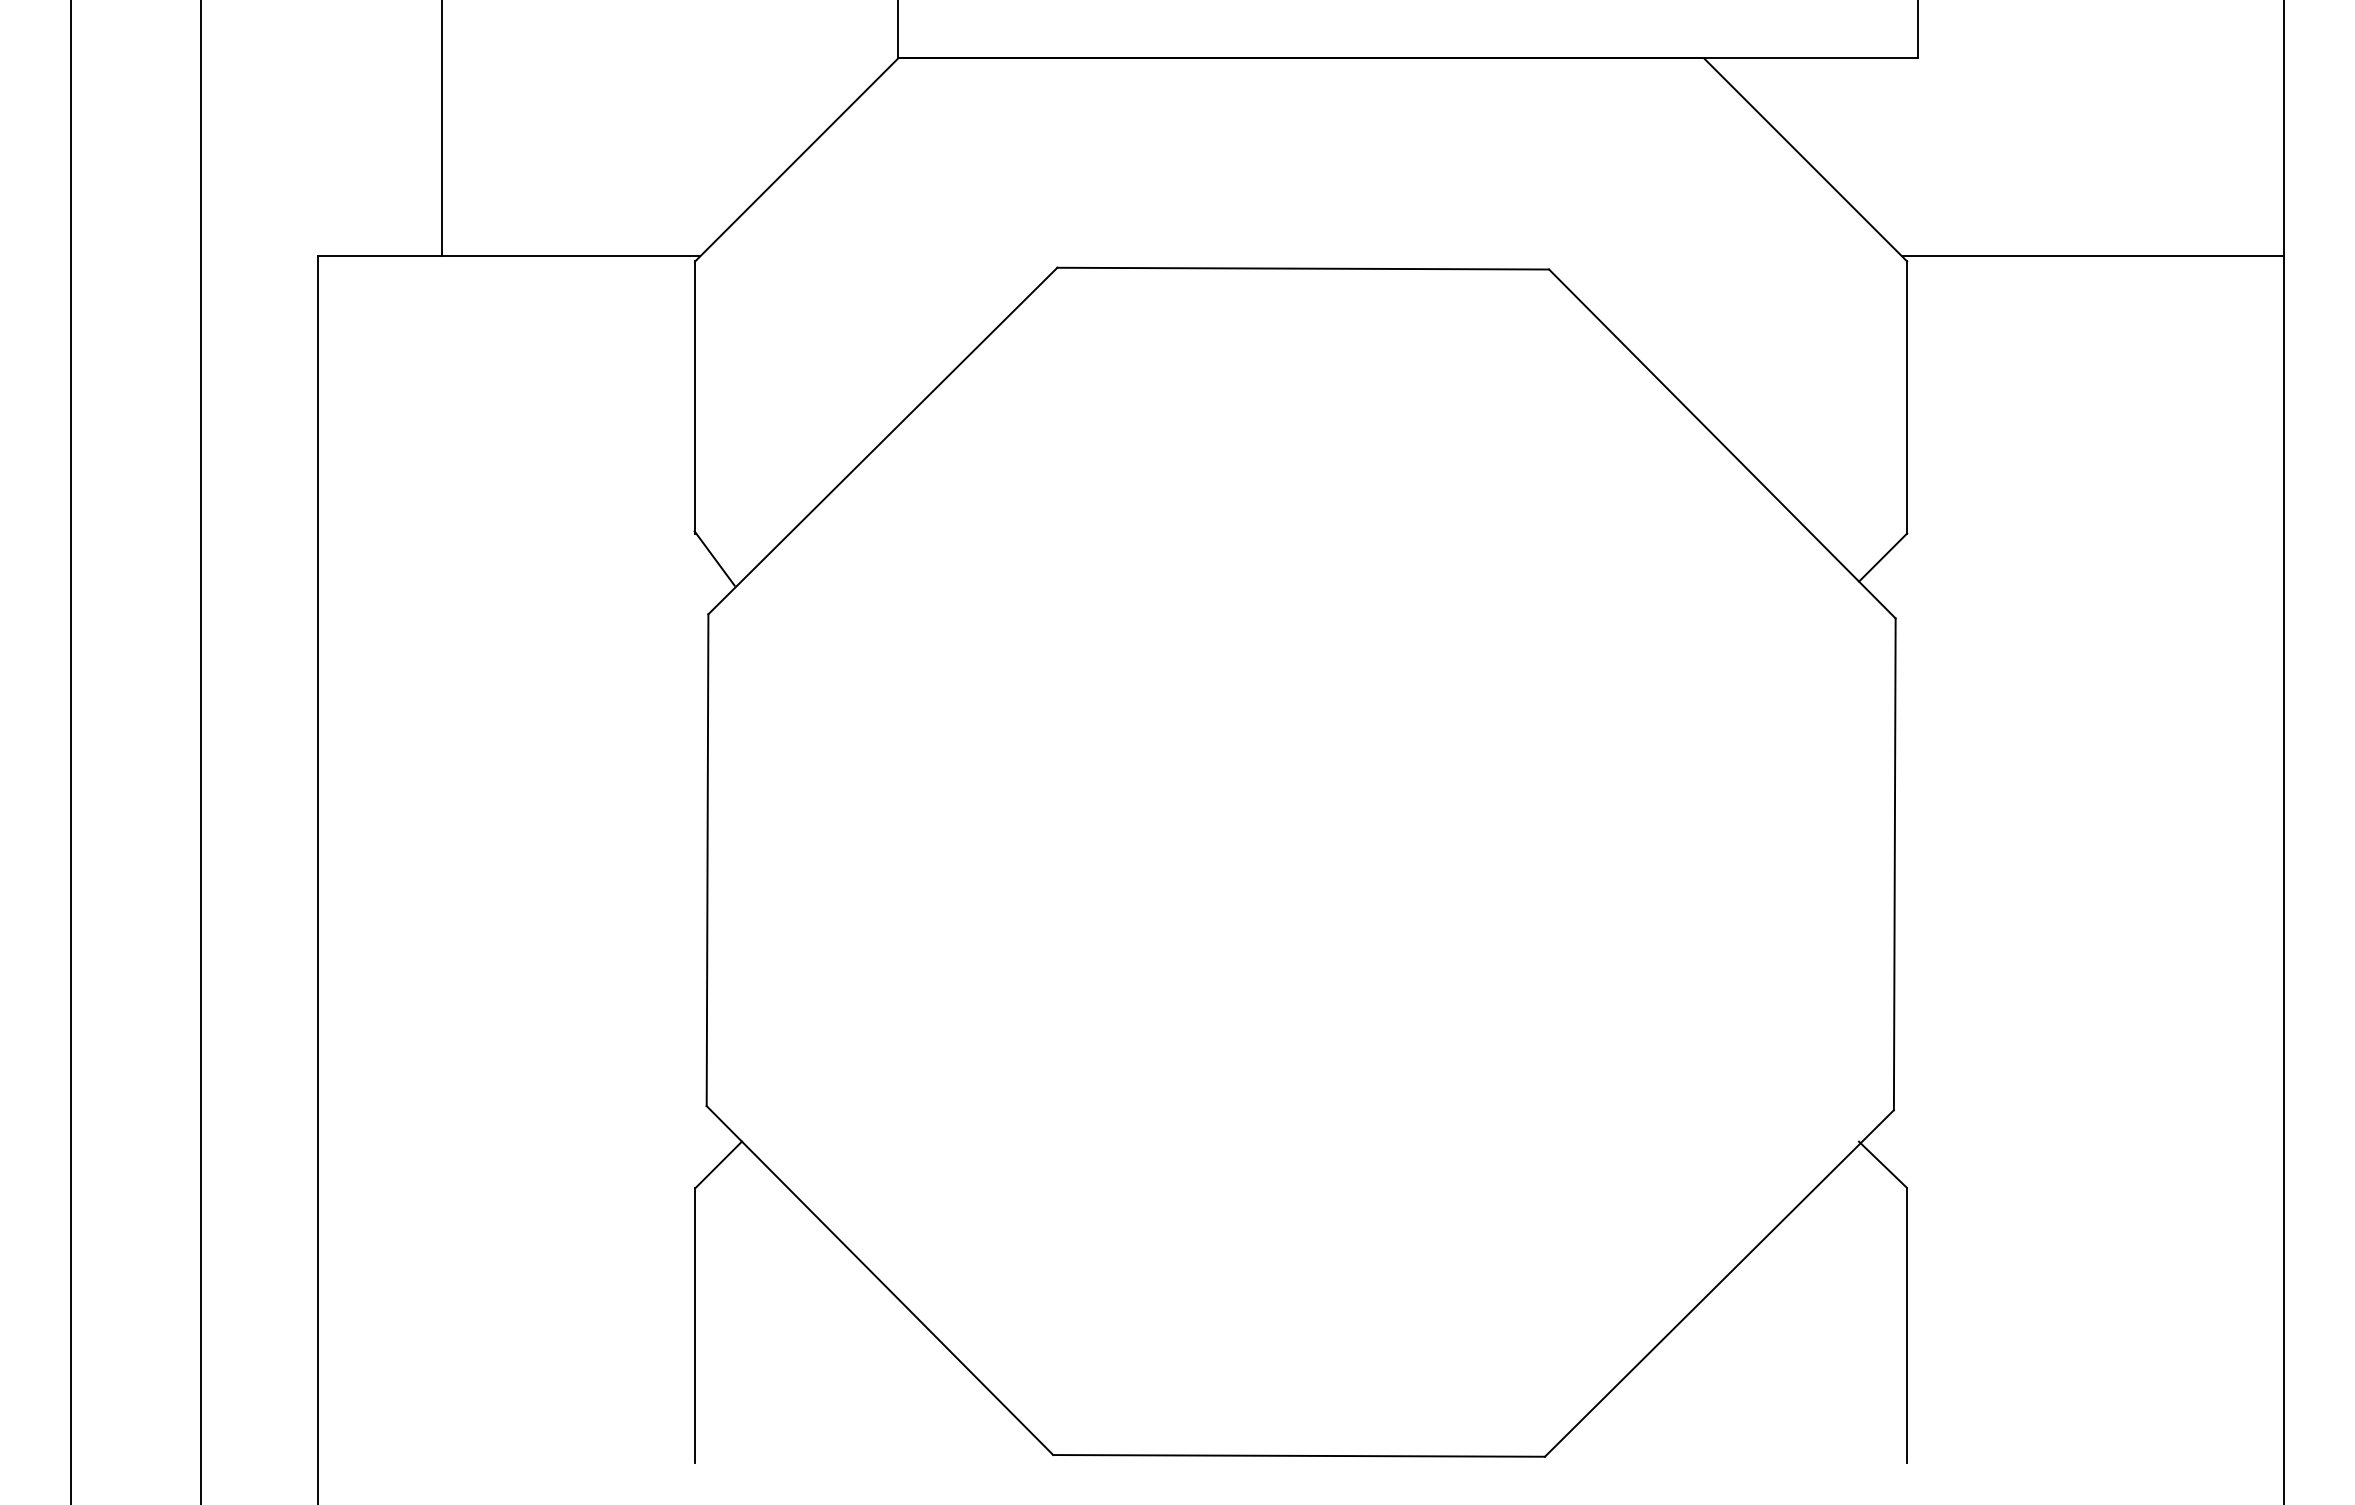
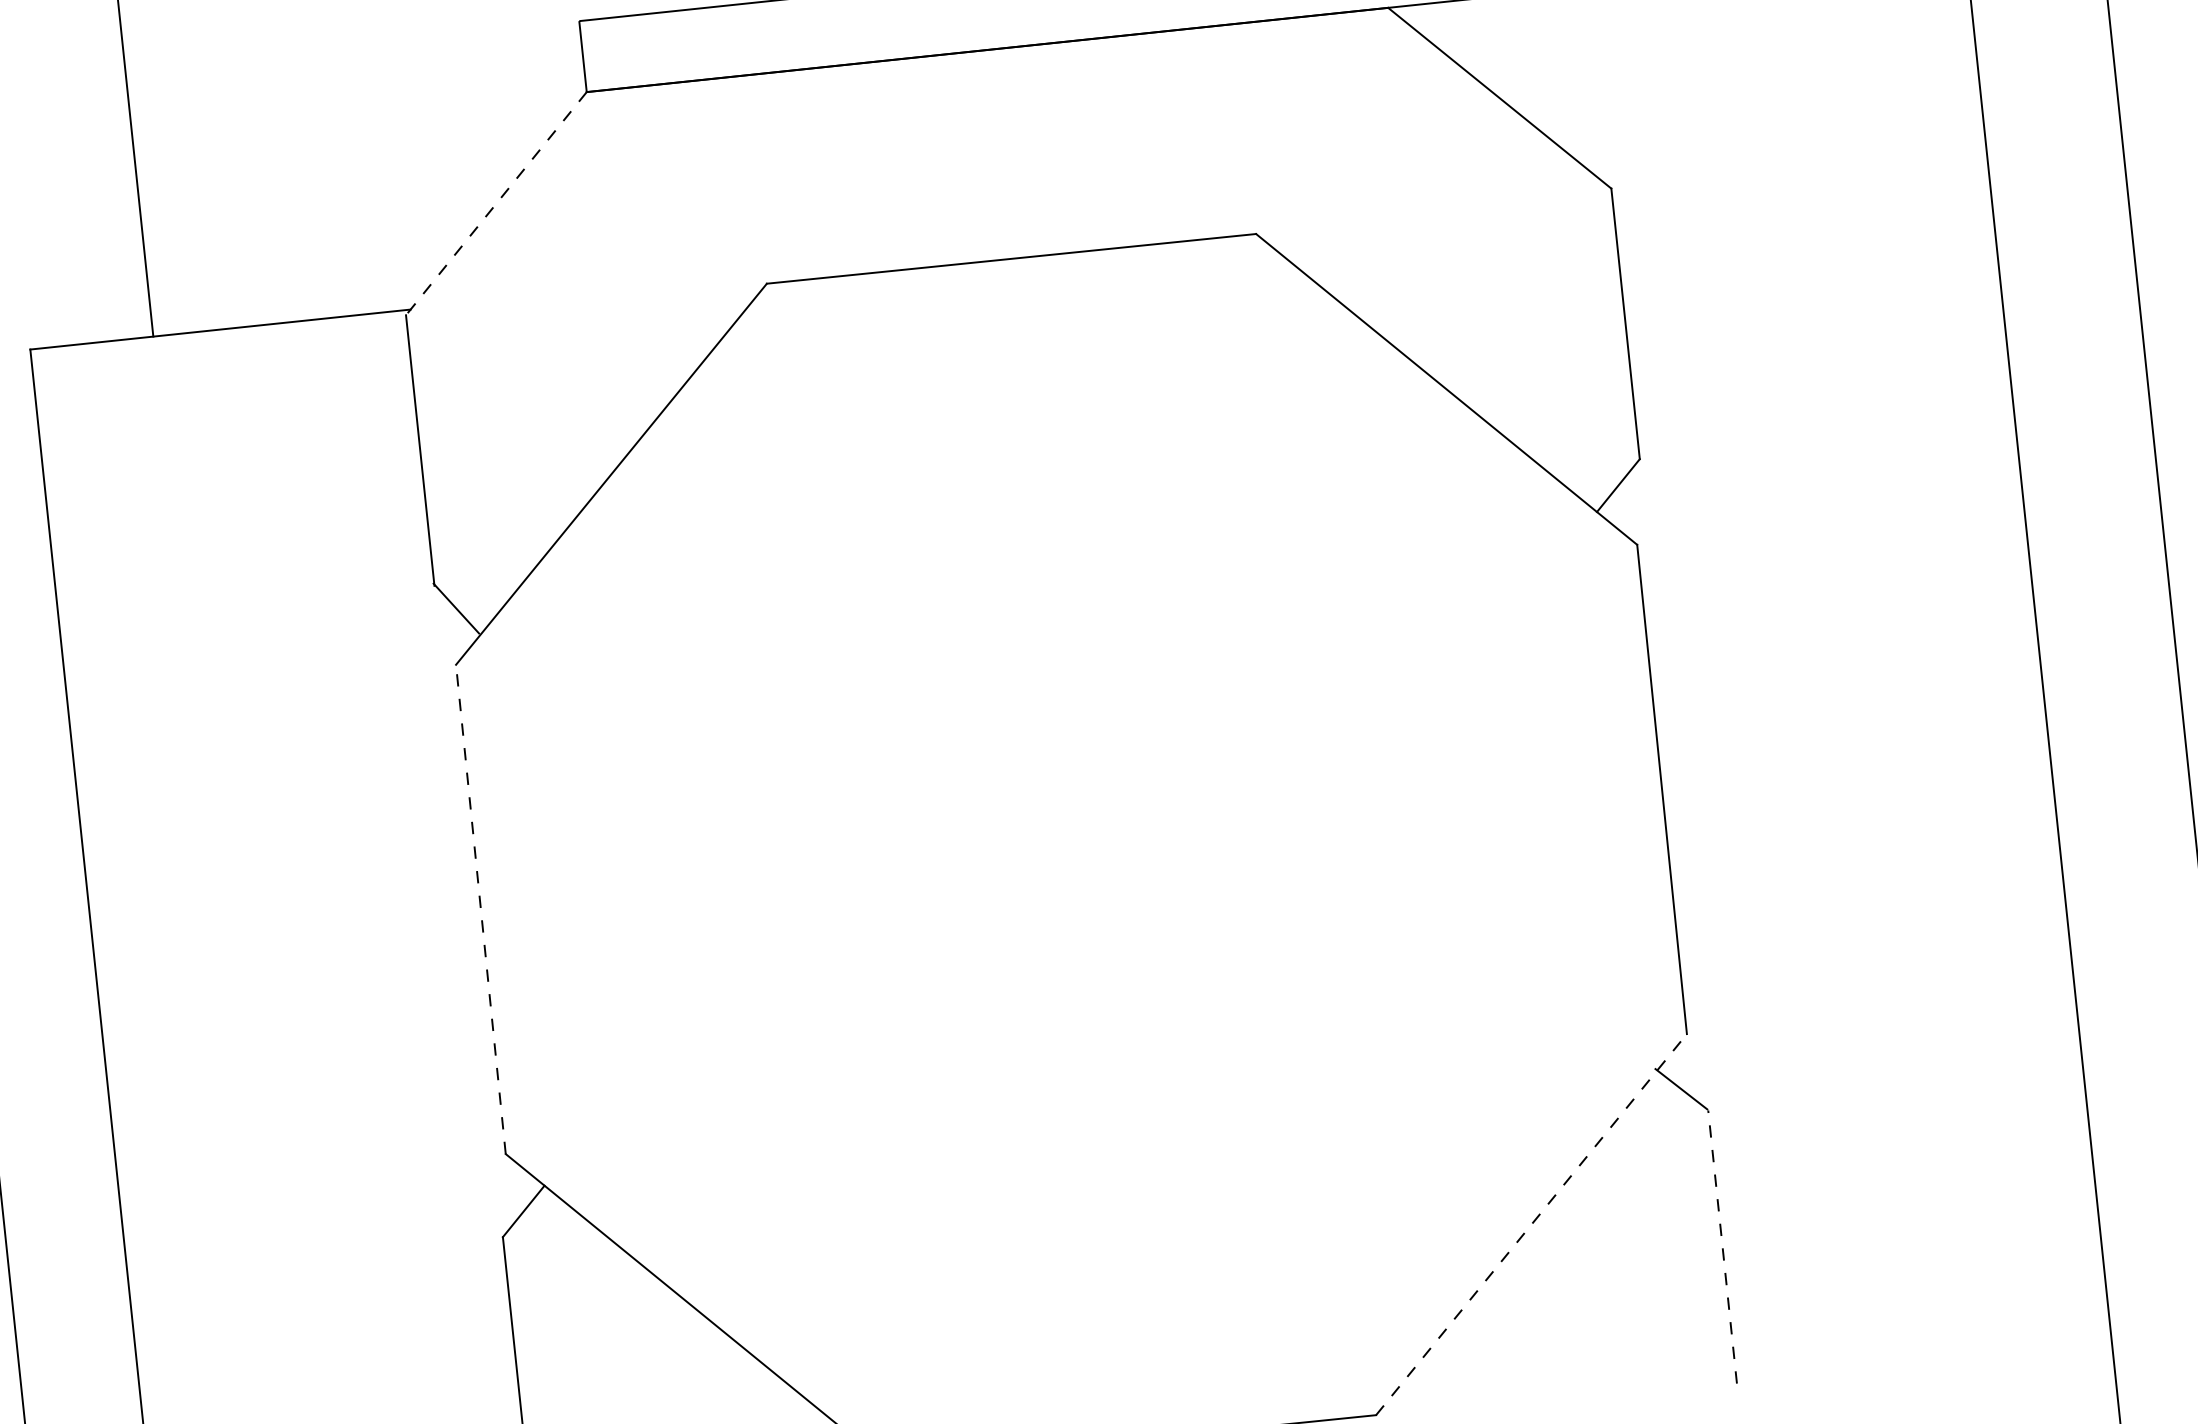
line: (796, 159) -> (496, 203), solid -> dashed
line: (2092, 256) -> (1795, 164), removed
line: (707, 860) -> (480, 909), solid -> dashed
line: (1719, 1283) -> (1531, 1224), solid -> dashed
line: (1907, 1325) -> (1722, 1246), solid -> dashed

